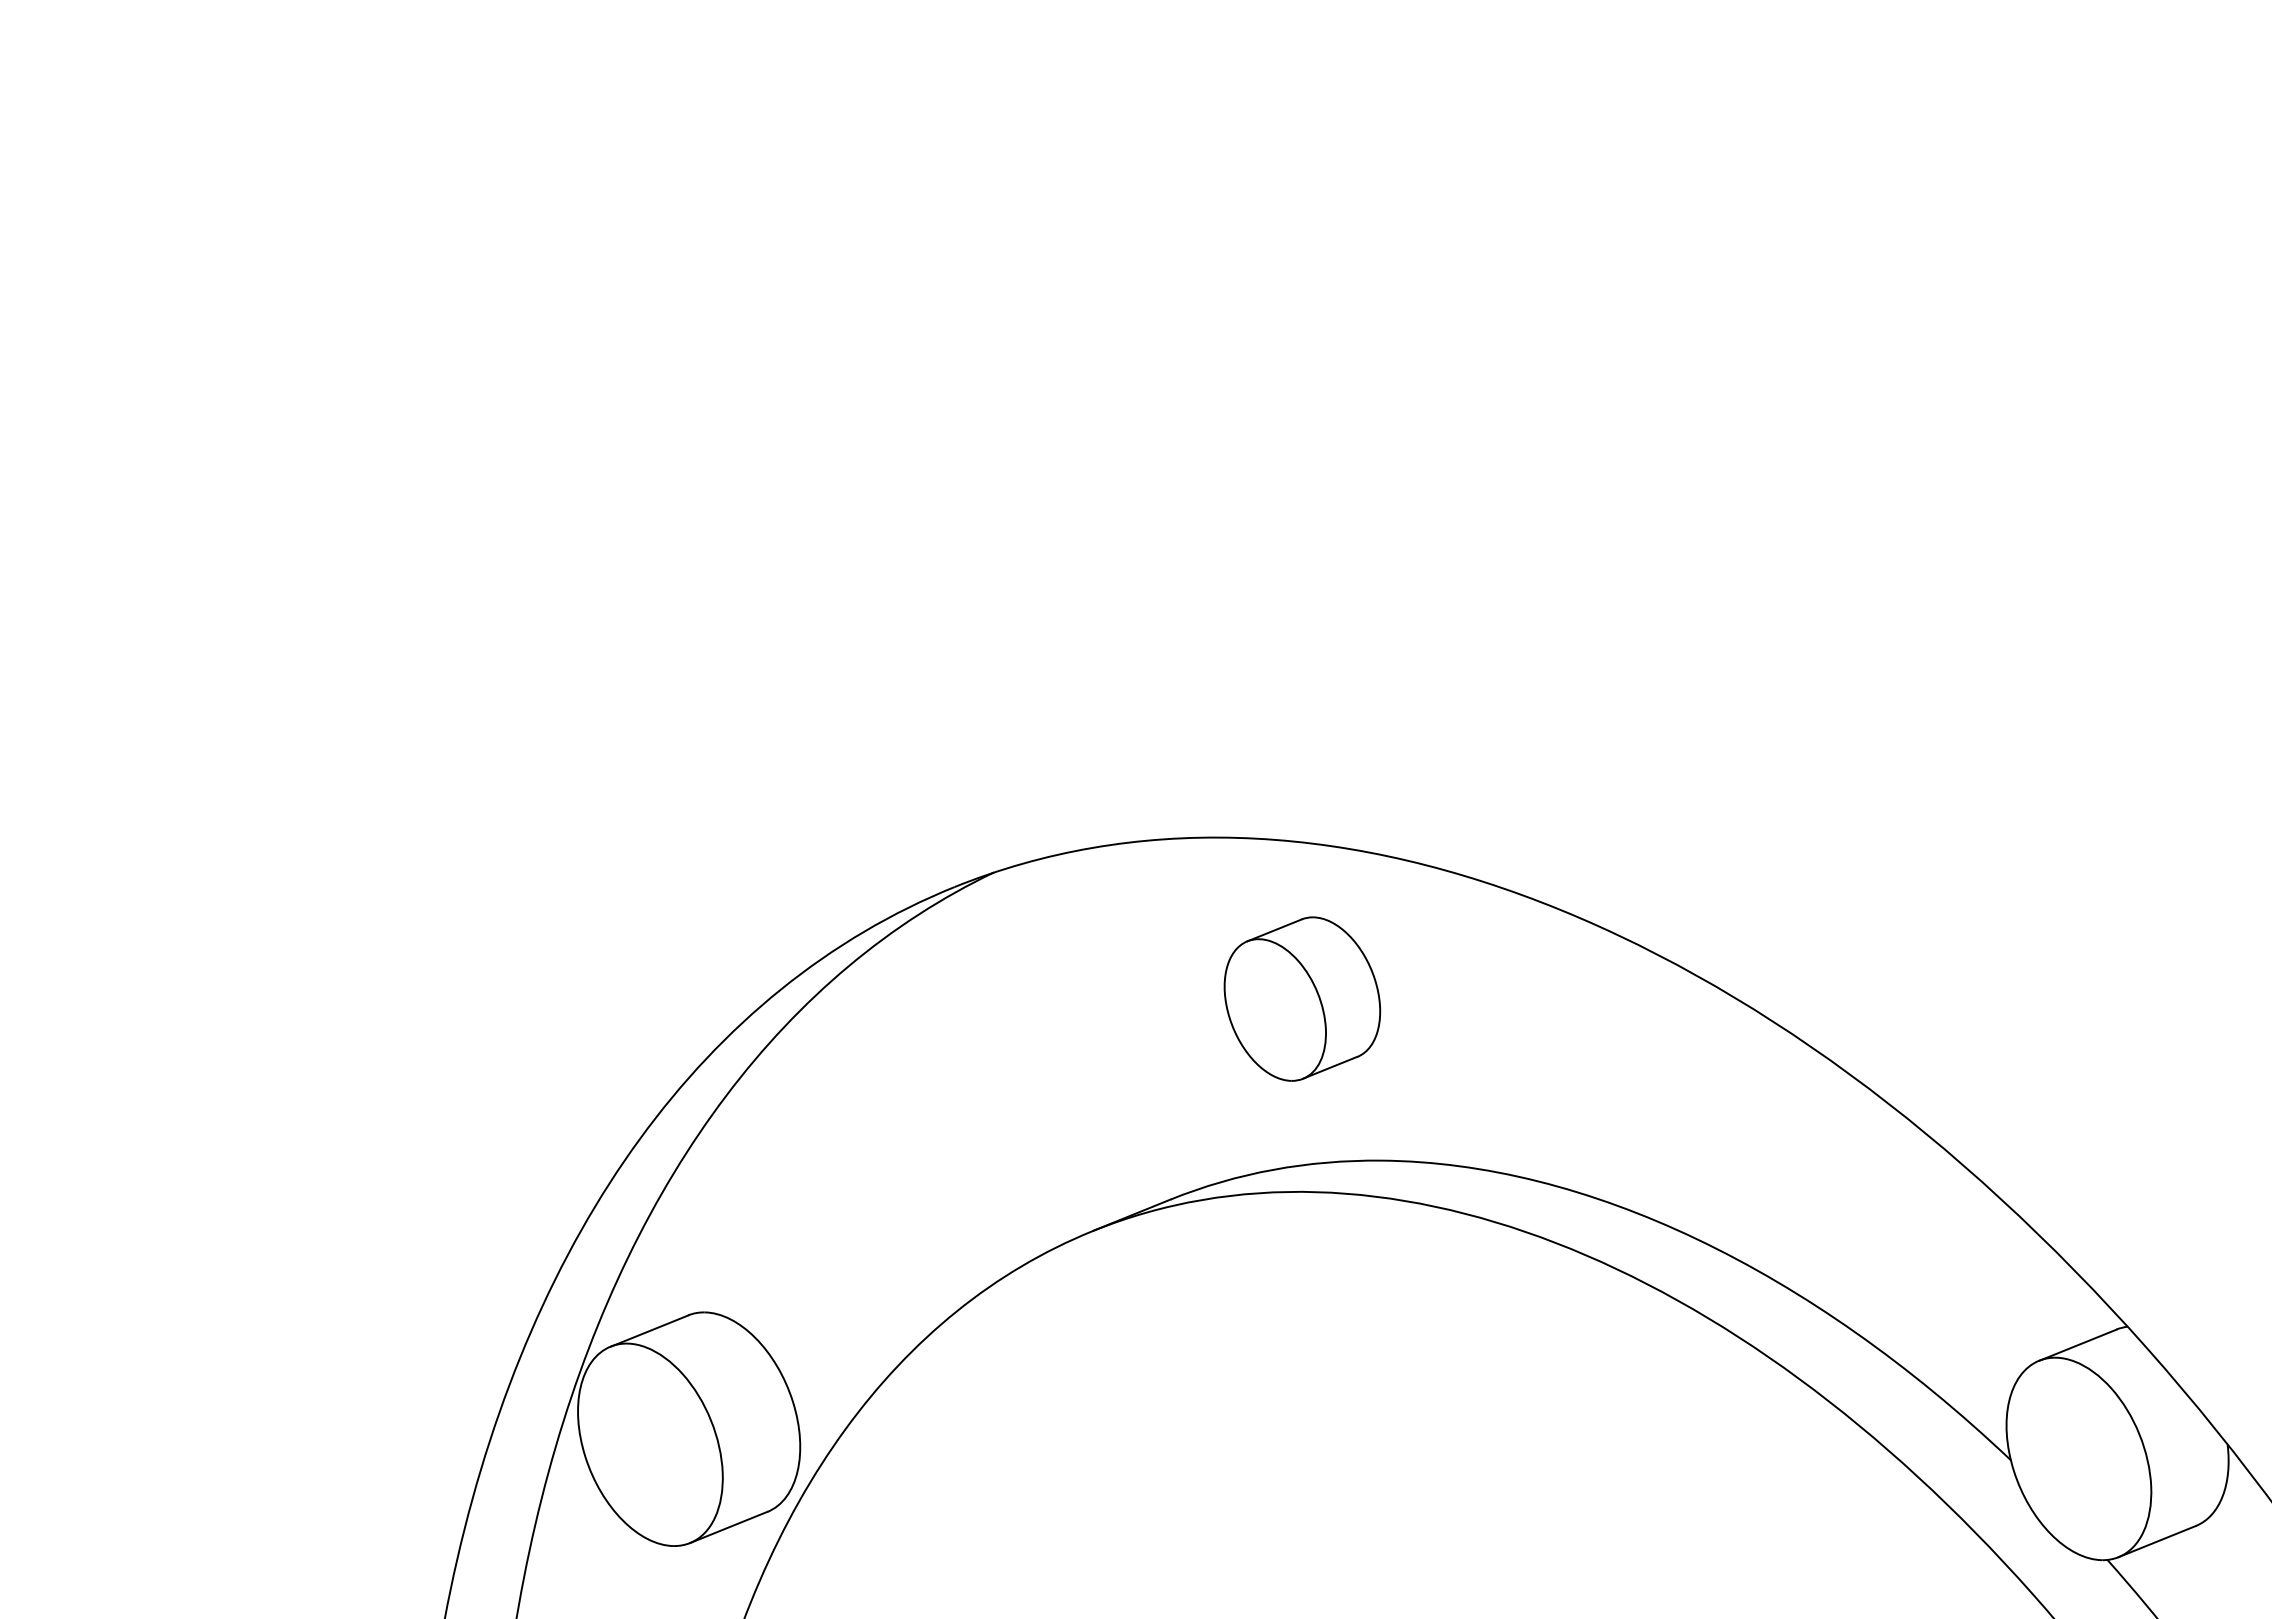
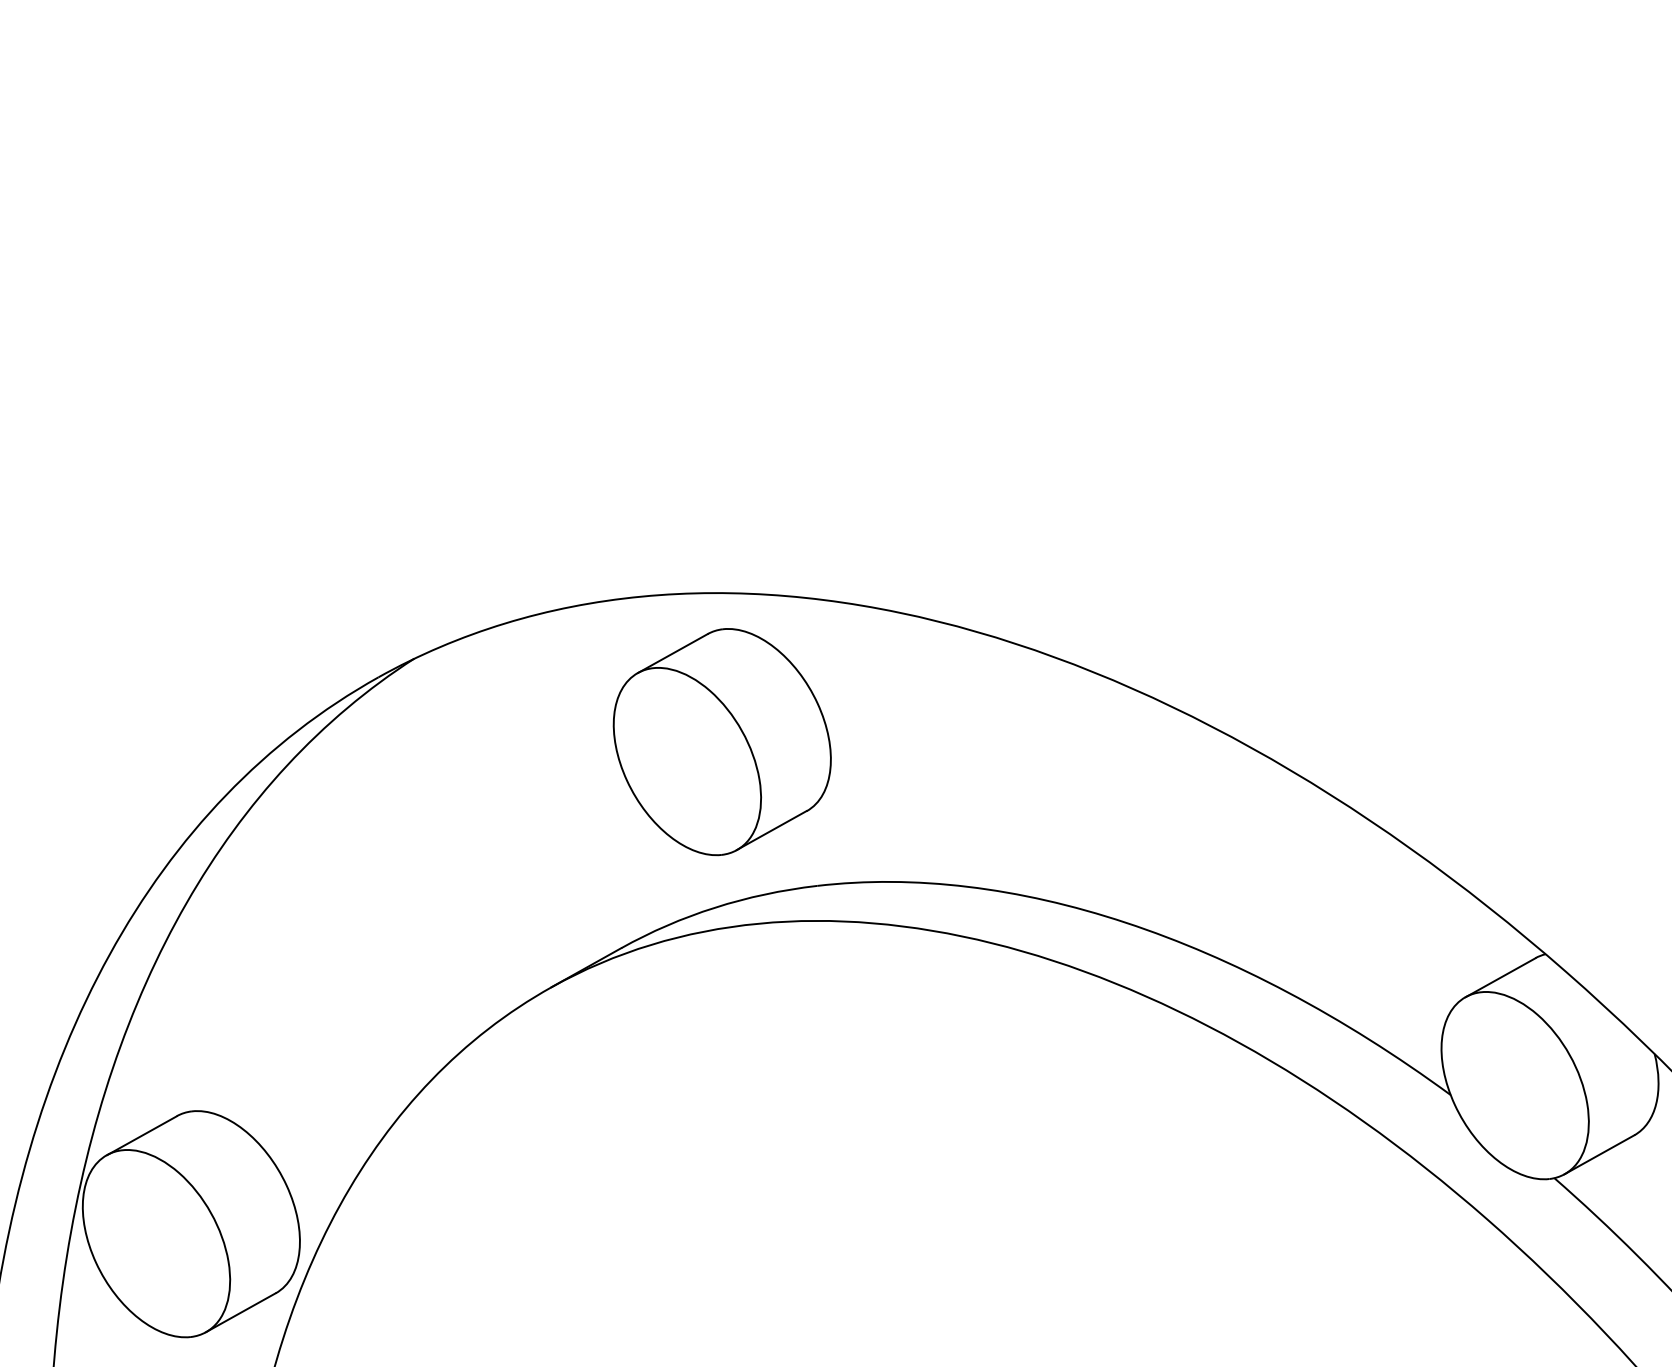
part: (1302, 998) -> (722, 741), size x1.43

